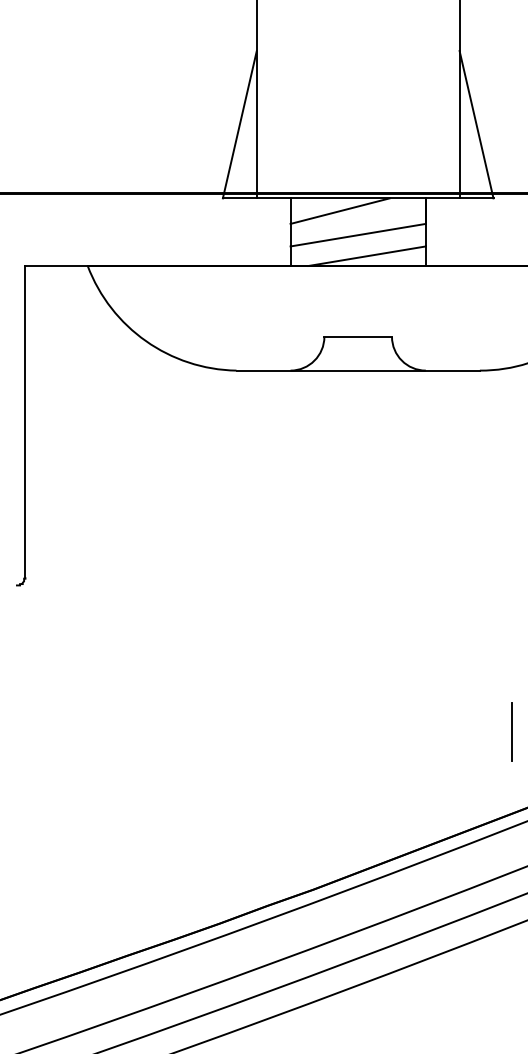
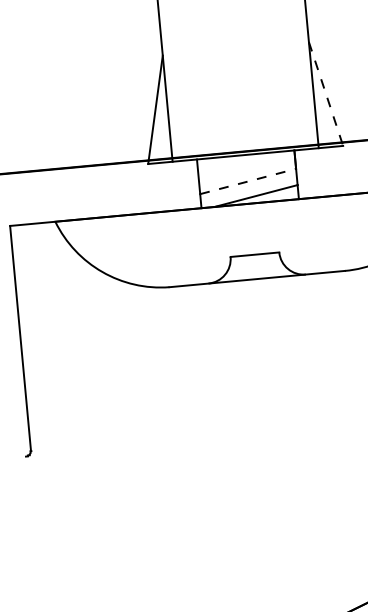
line: (476, 124) -> (325, 93), solid -> dashed
line: (339, 210) -> (233, 164), removed
line: (358, 235) -> (248, 181), solid -> dashed

